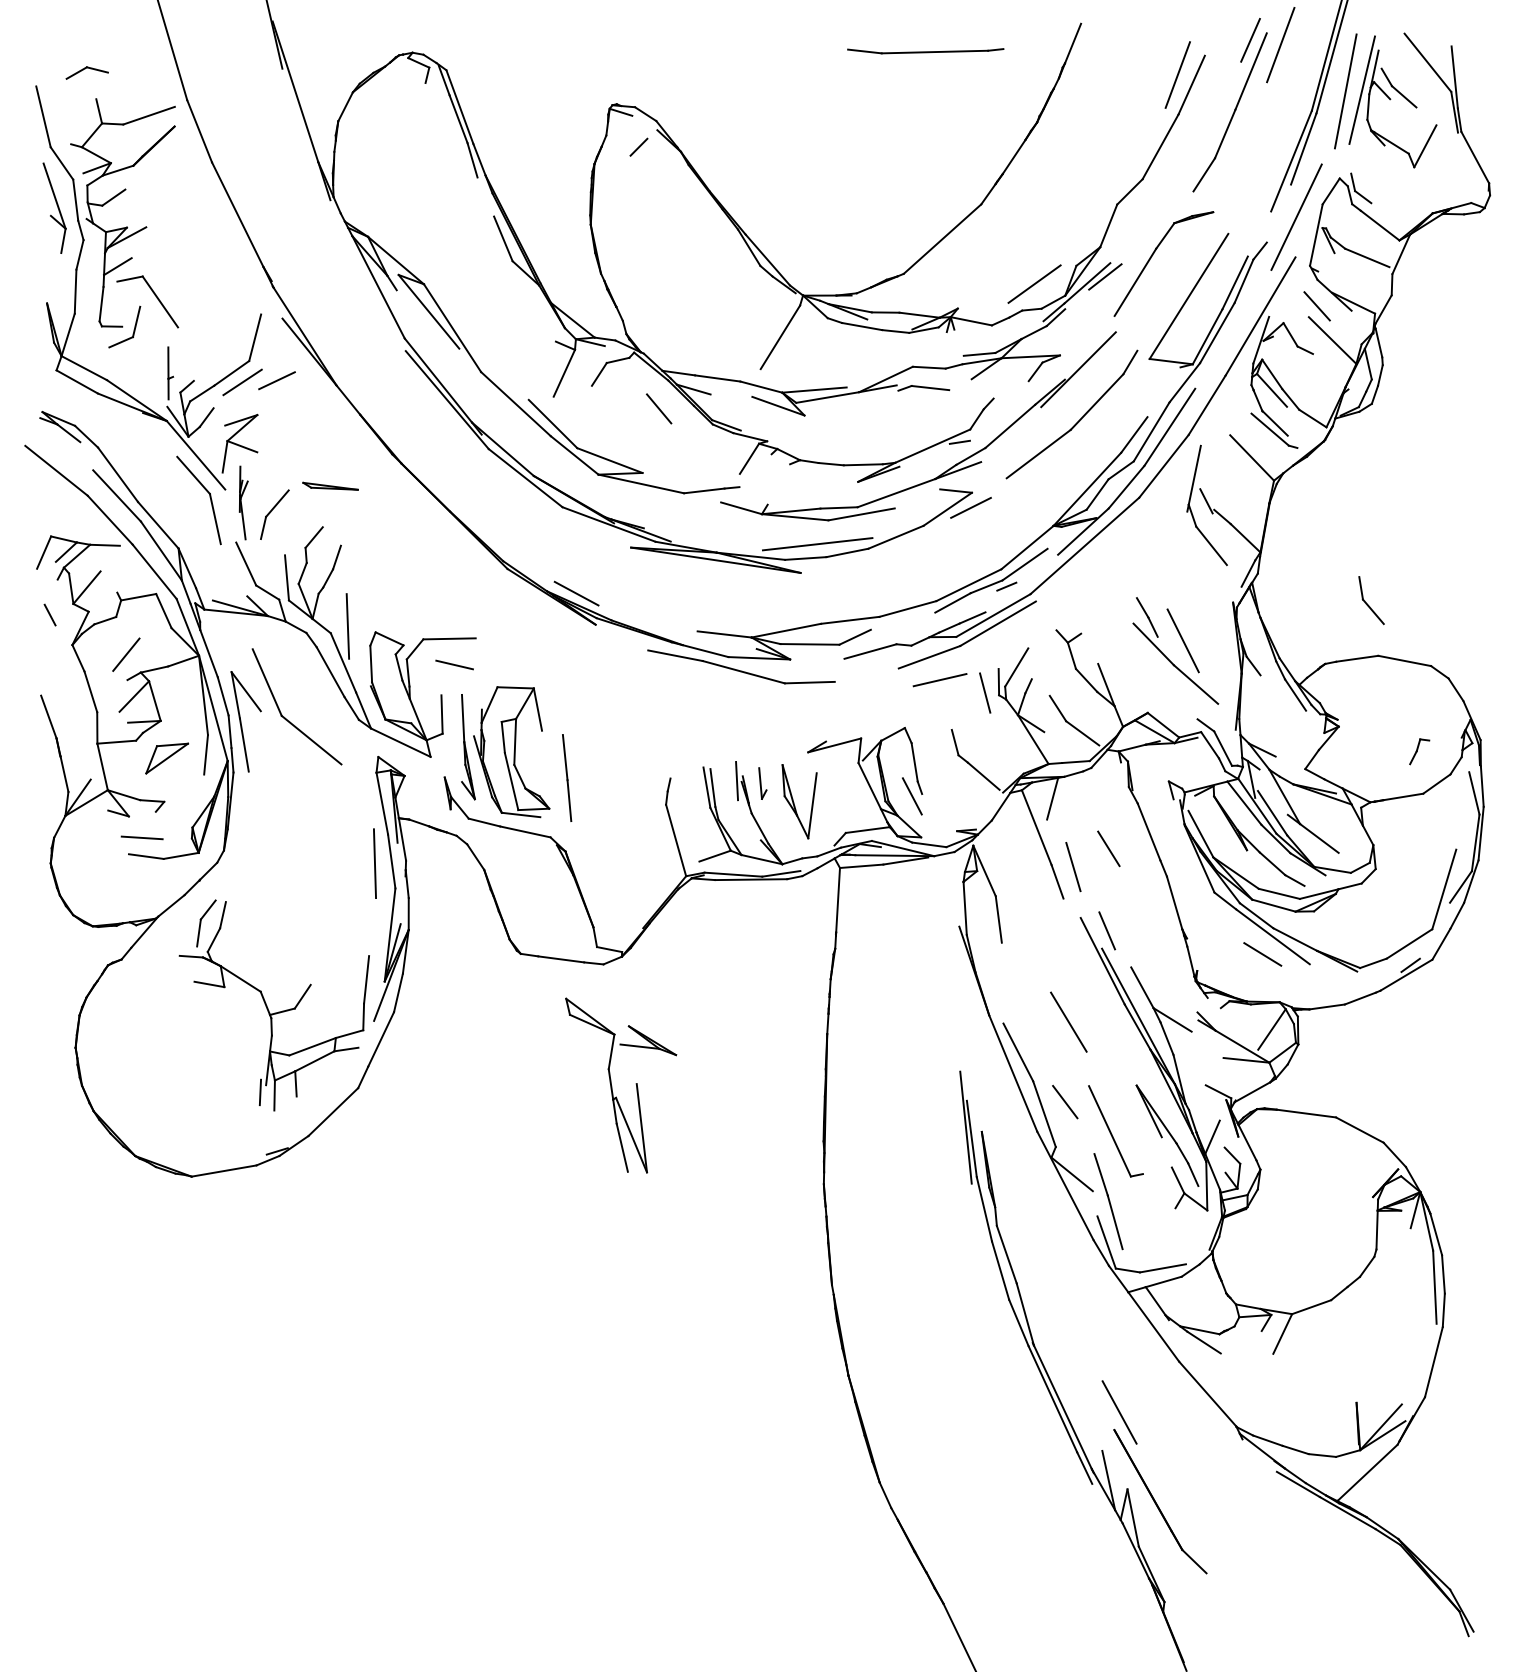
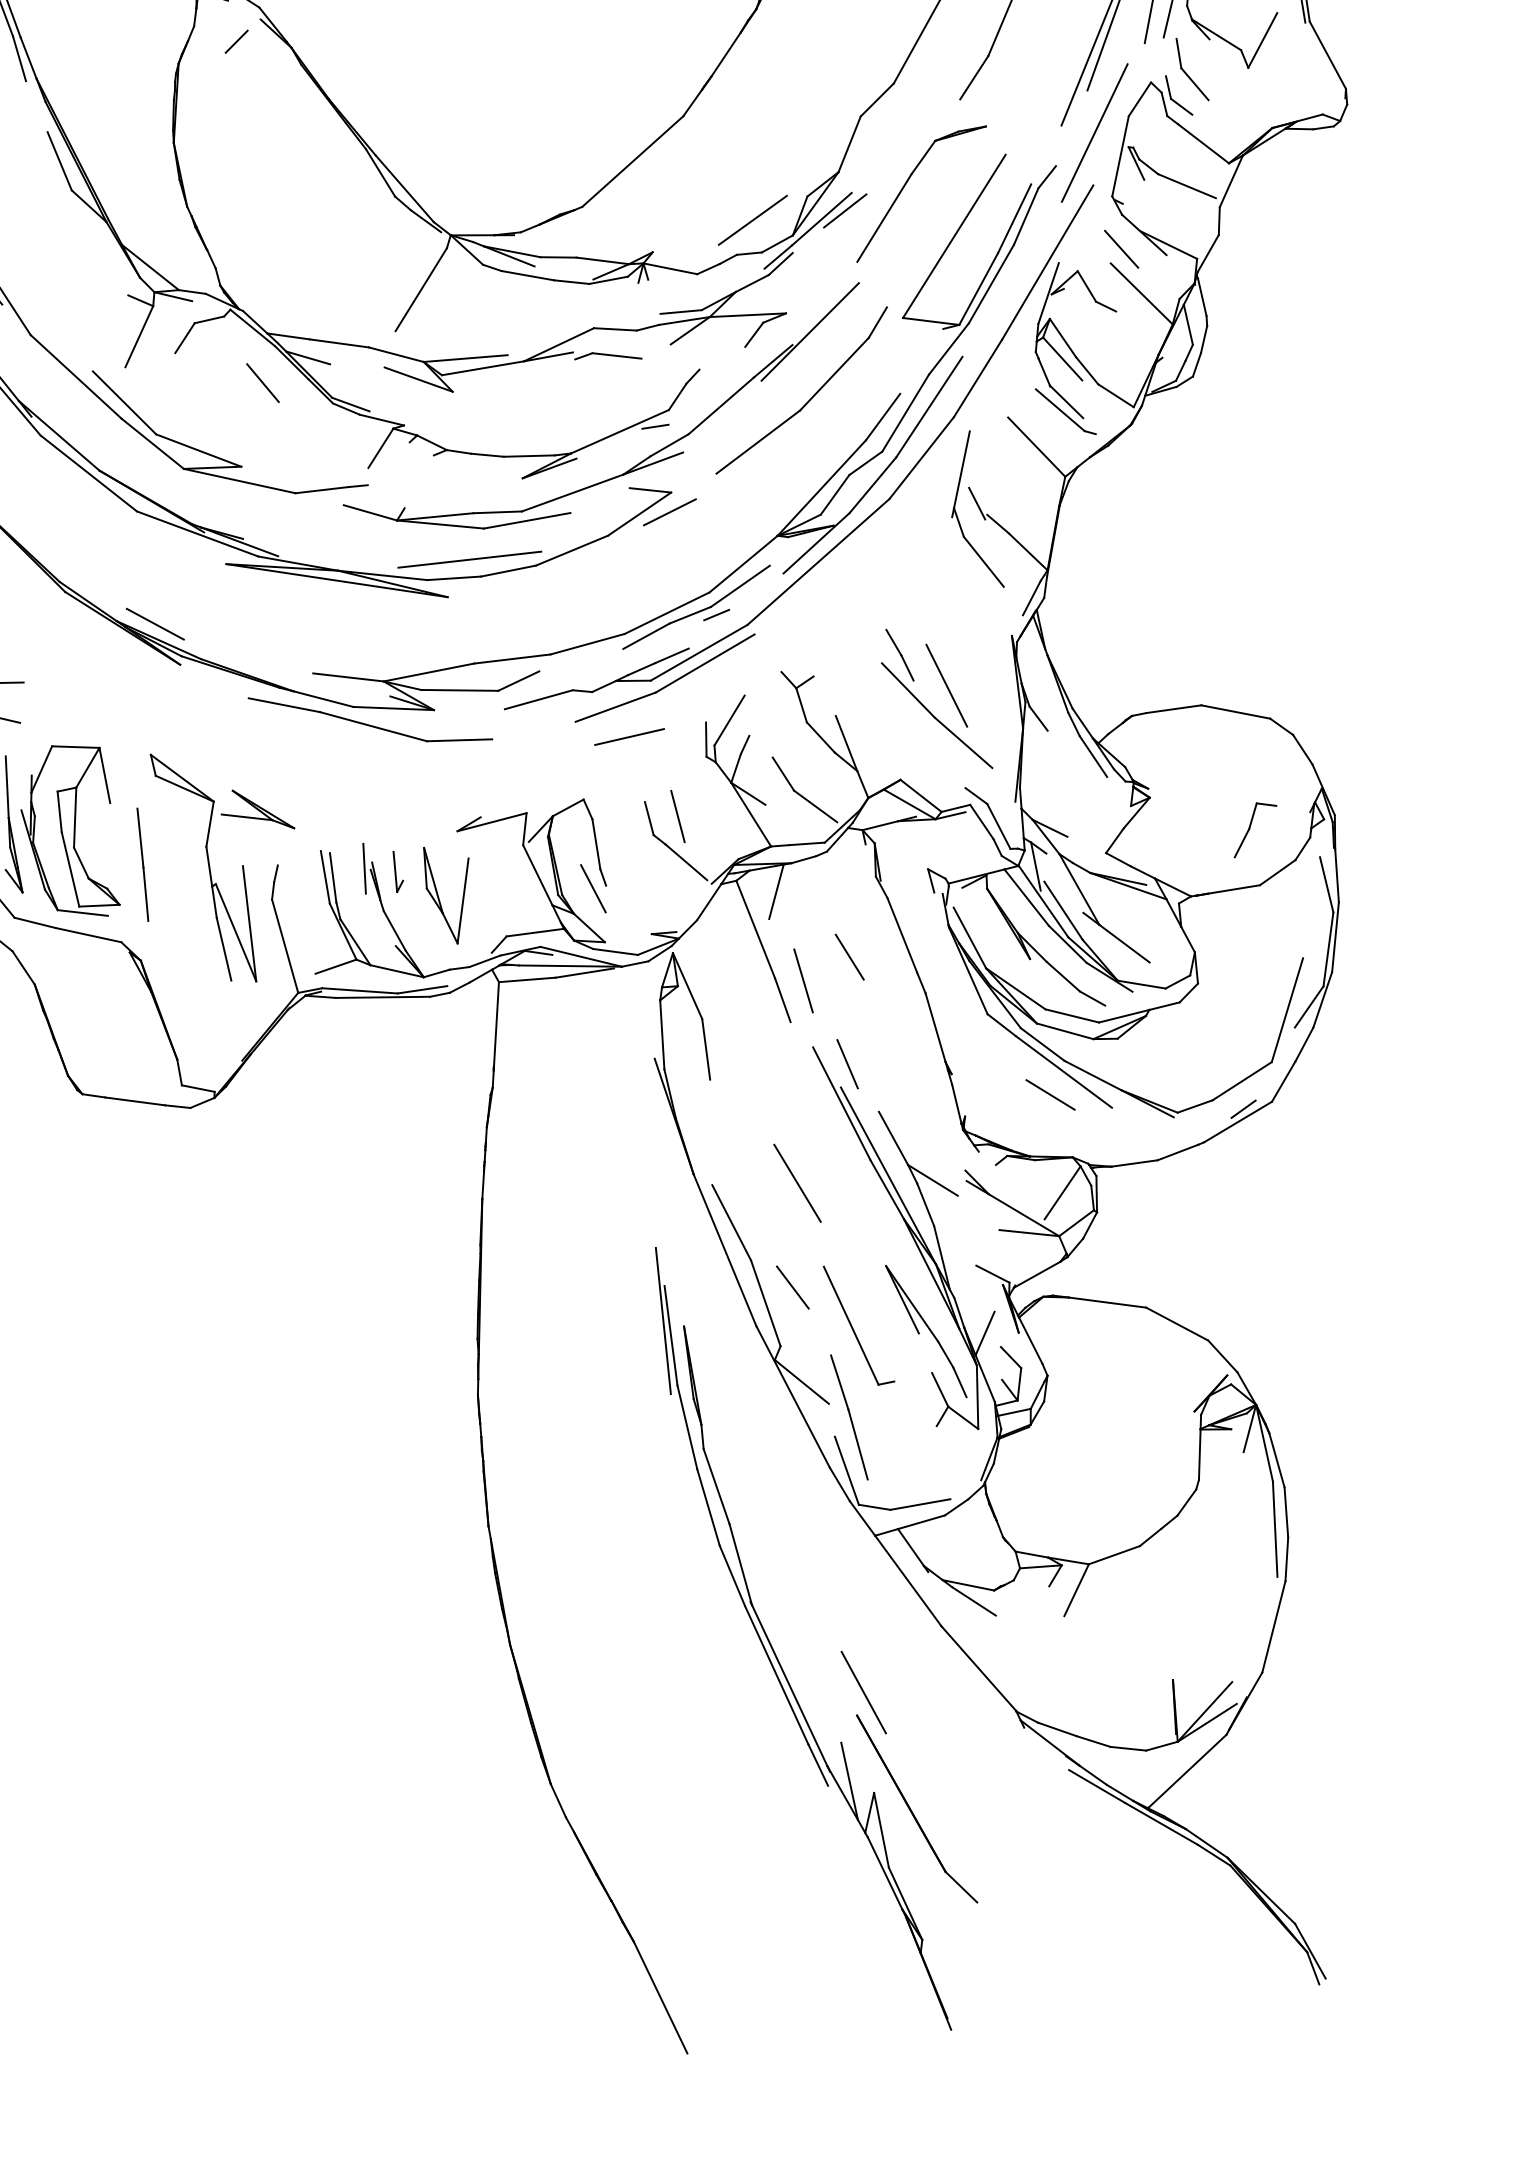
part: (1371, 600) -> (1192, 69), moved
line: (985, 692) -> (678, 815), moved
part: (1419, 751) -> (1255, 830), size x1.67
part: (612, 1086) -> (211, 869), moved

